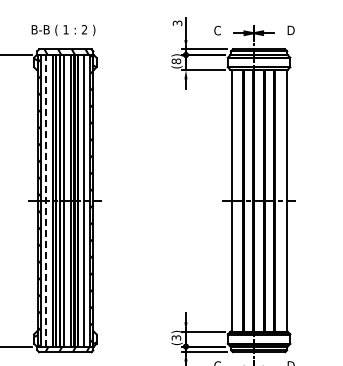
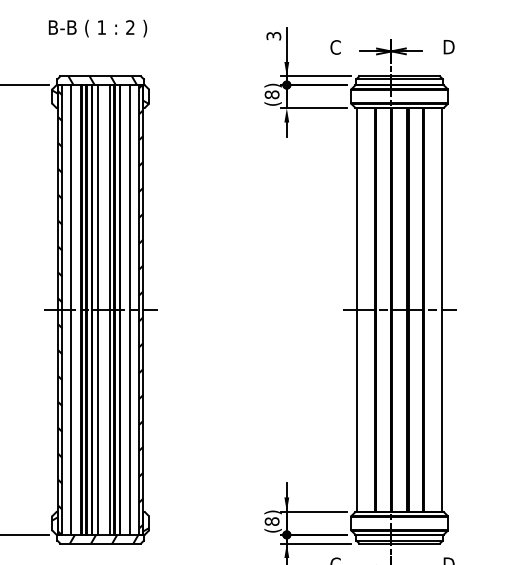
text: (63, 30) -> (97, 28), moved
line: (46, 200) -> (71, 309), dashed -> solid
text: (176, 337) -> (272, 520), (3) -> (8)

